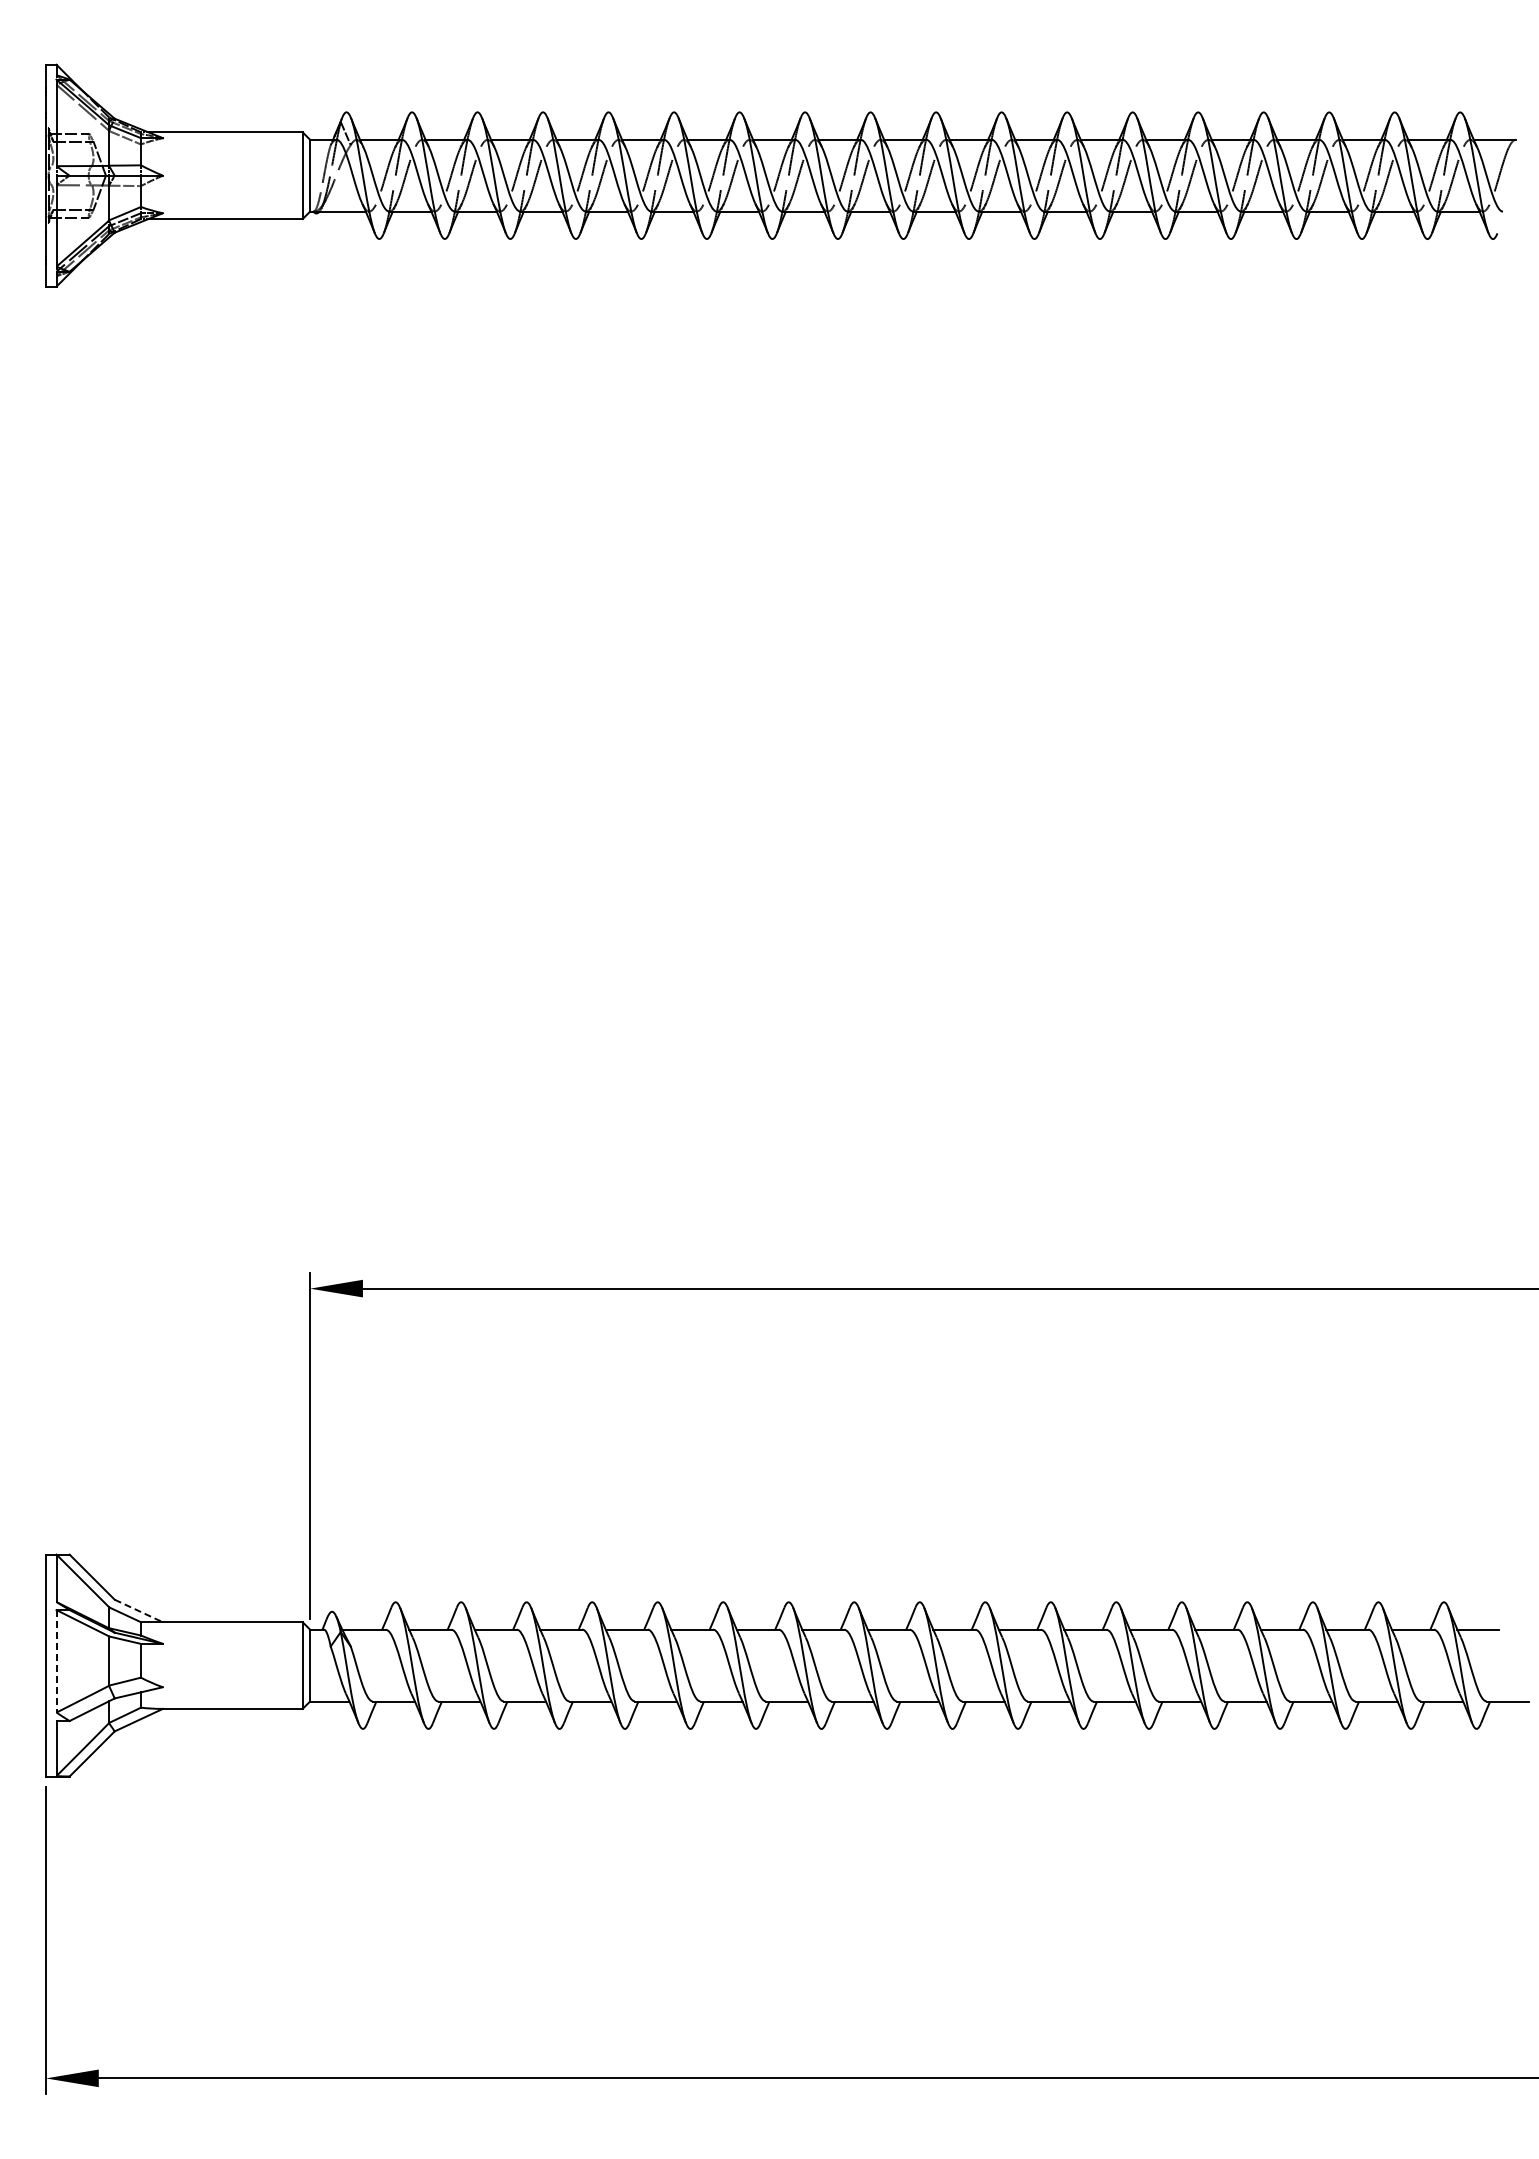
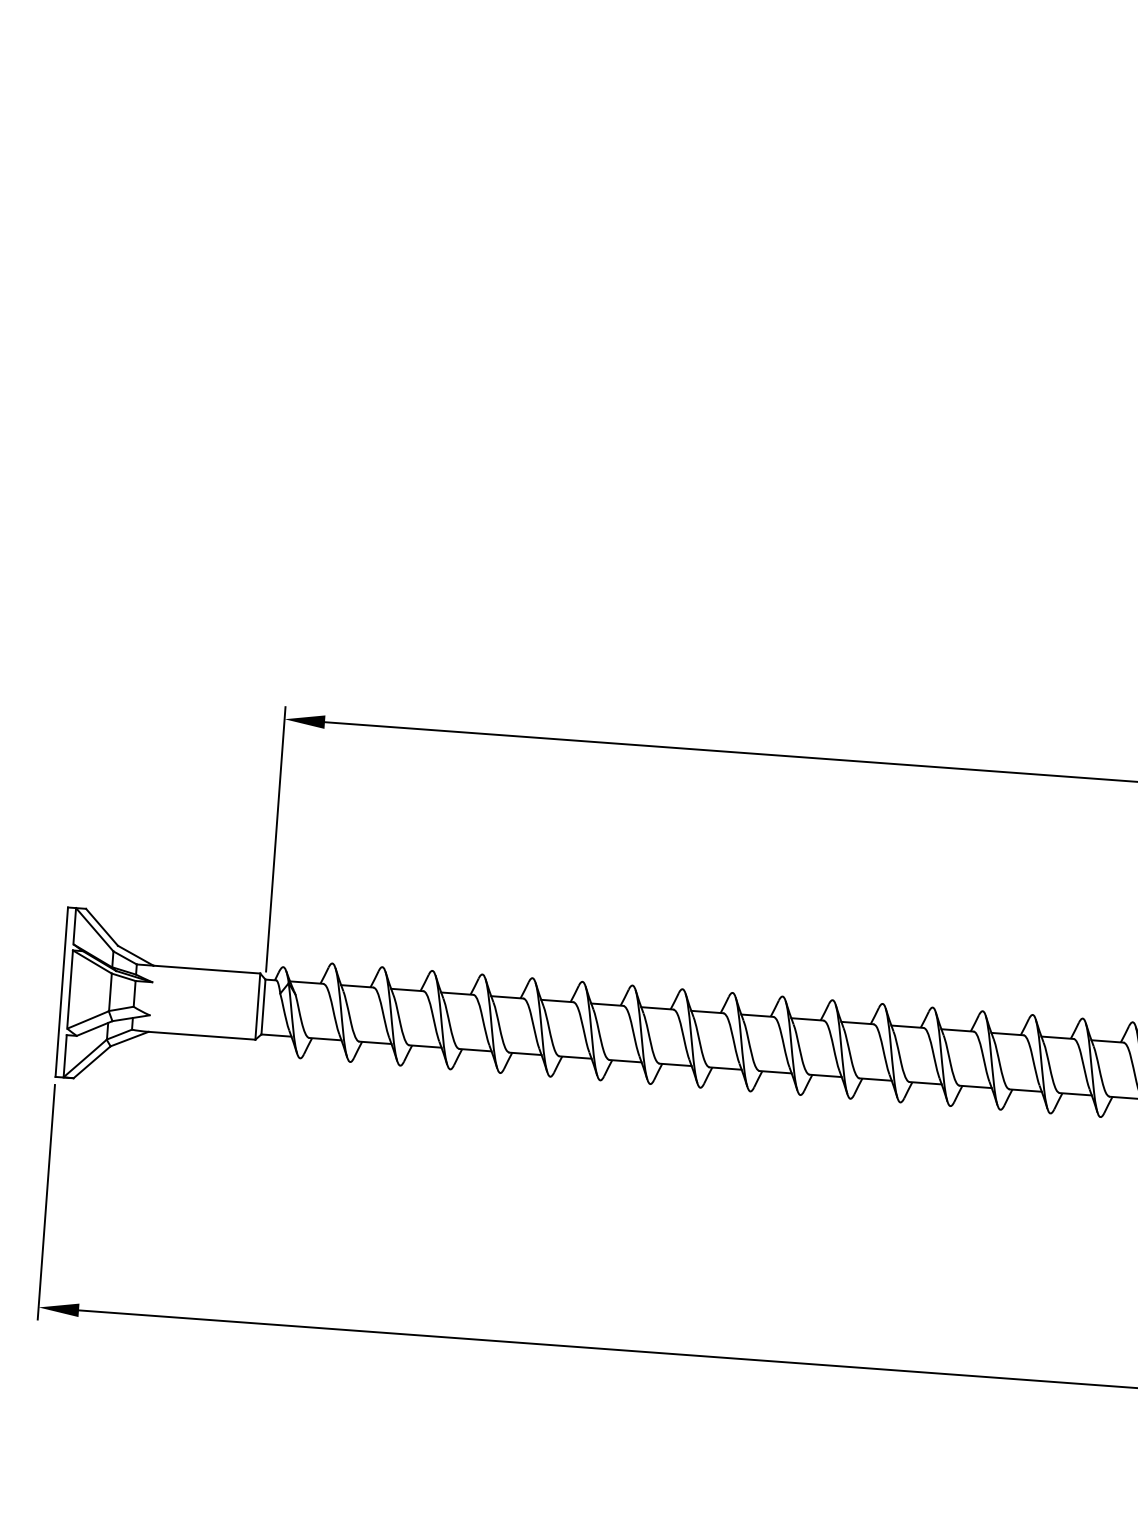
line: (138, 1611) -> (135, 956), dashed -> solid
line: (56, 1661) -> (70, 989), dashed -> solid

